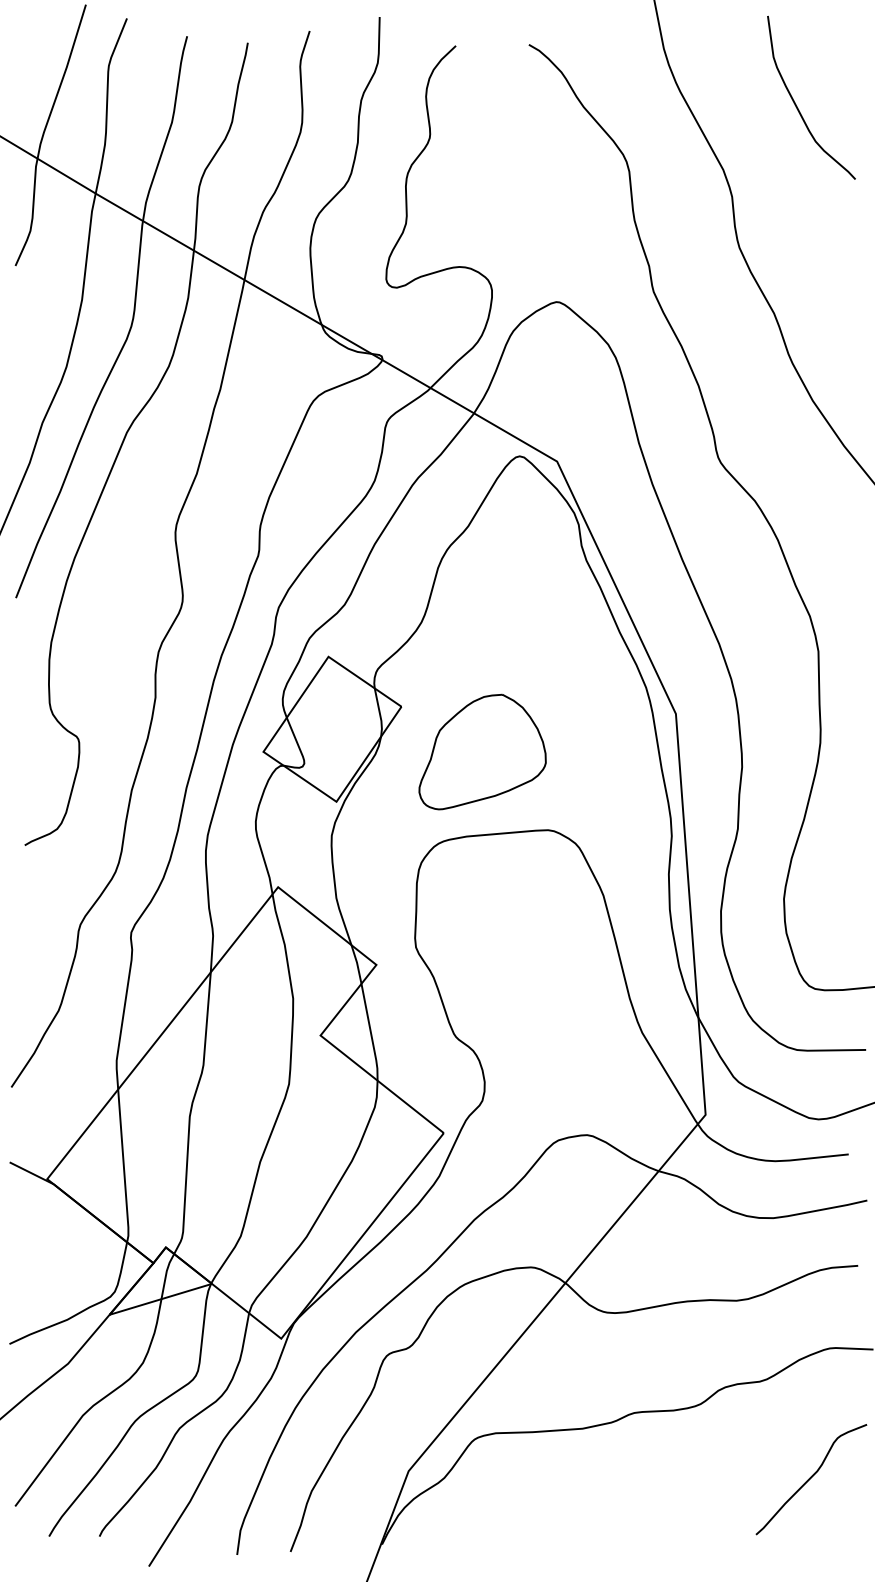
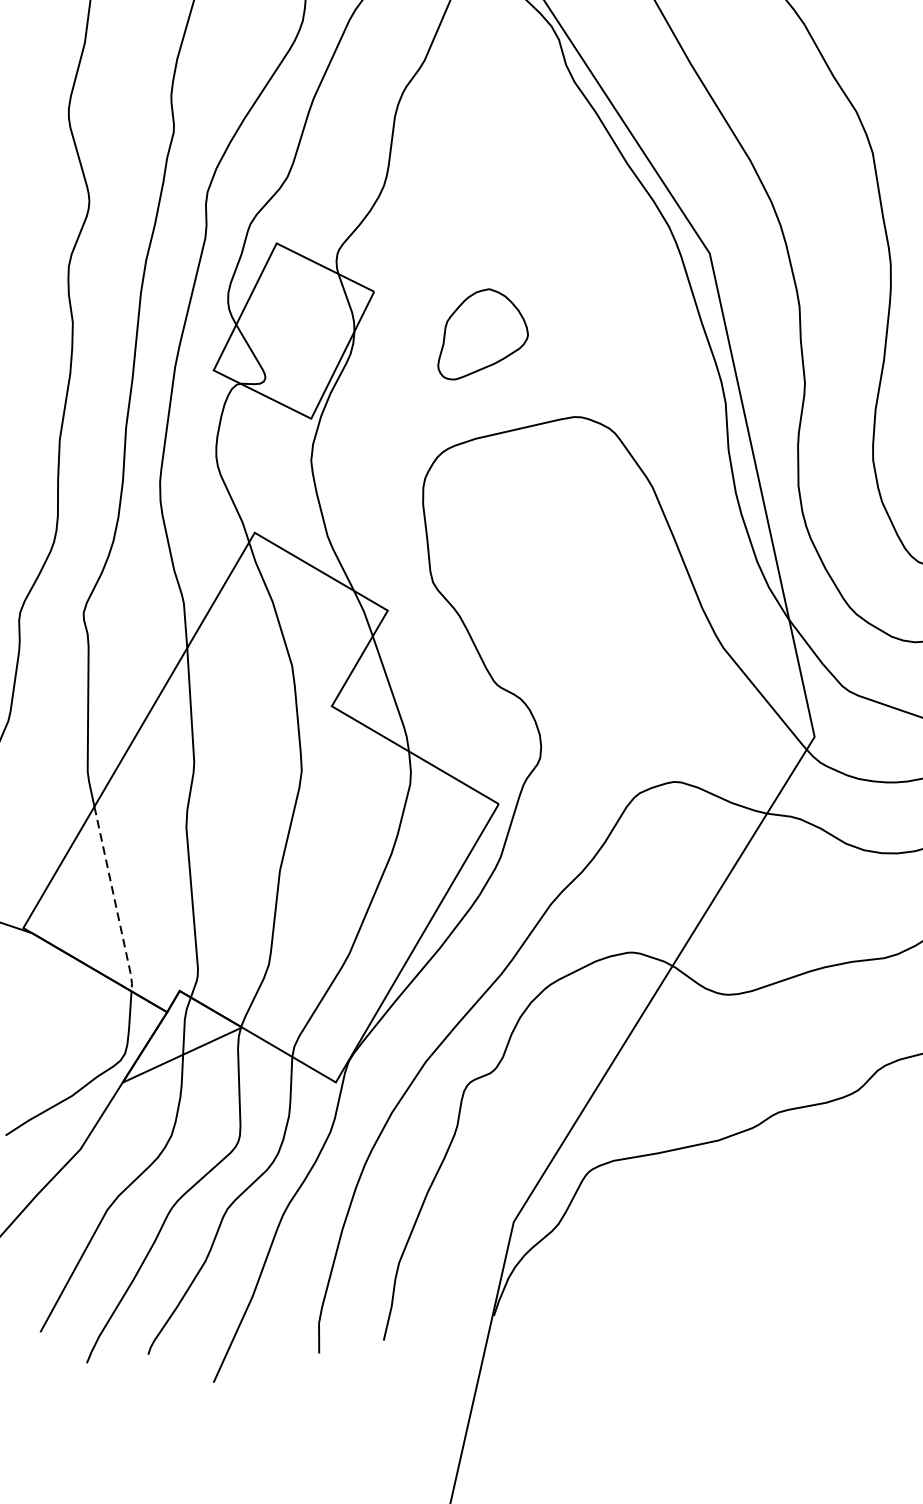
part: (482, 751) -> (480, 332), size x0.6
line: (123, 1167) -> (114, 900), solid -> dashed

